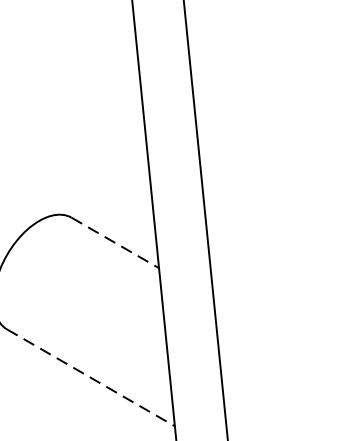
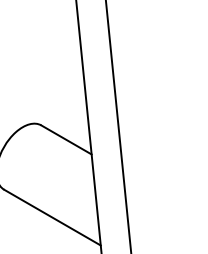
line: (115, 243) -> (66, 140), dashed -> solid
line: (91, 377) -> (52, 217), dashed -> solid

